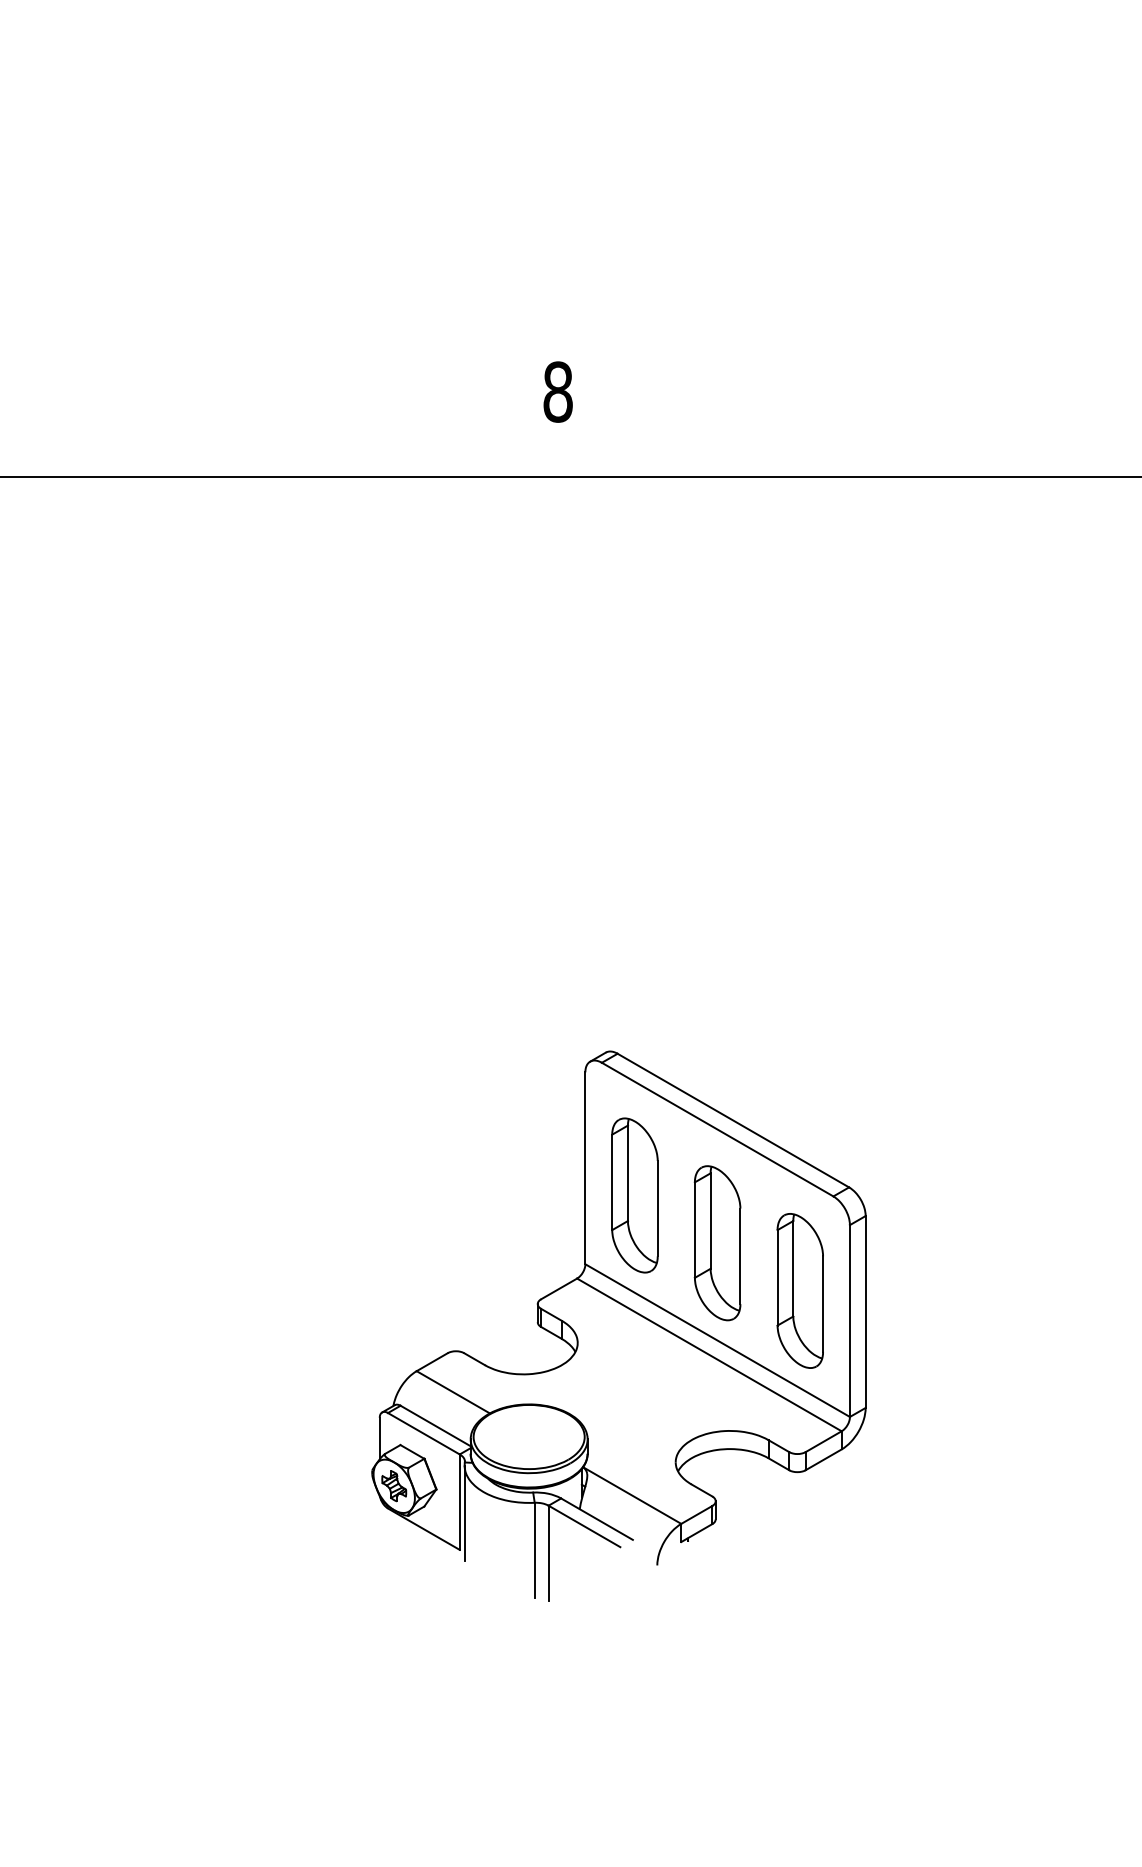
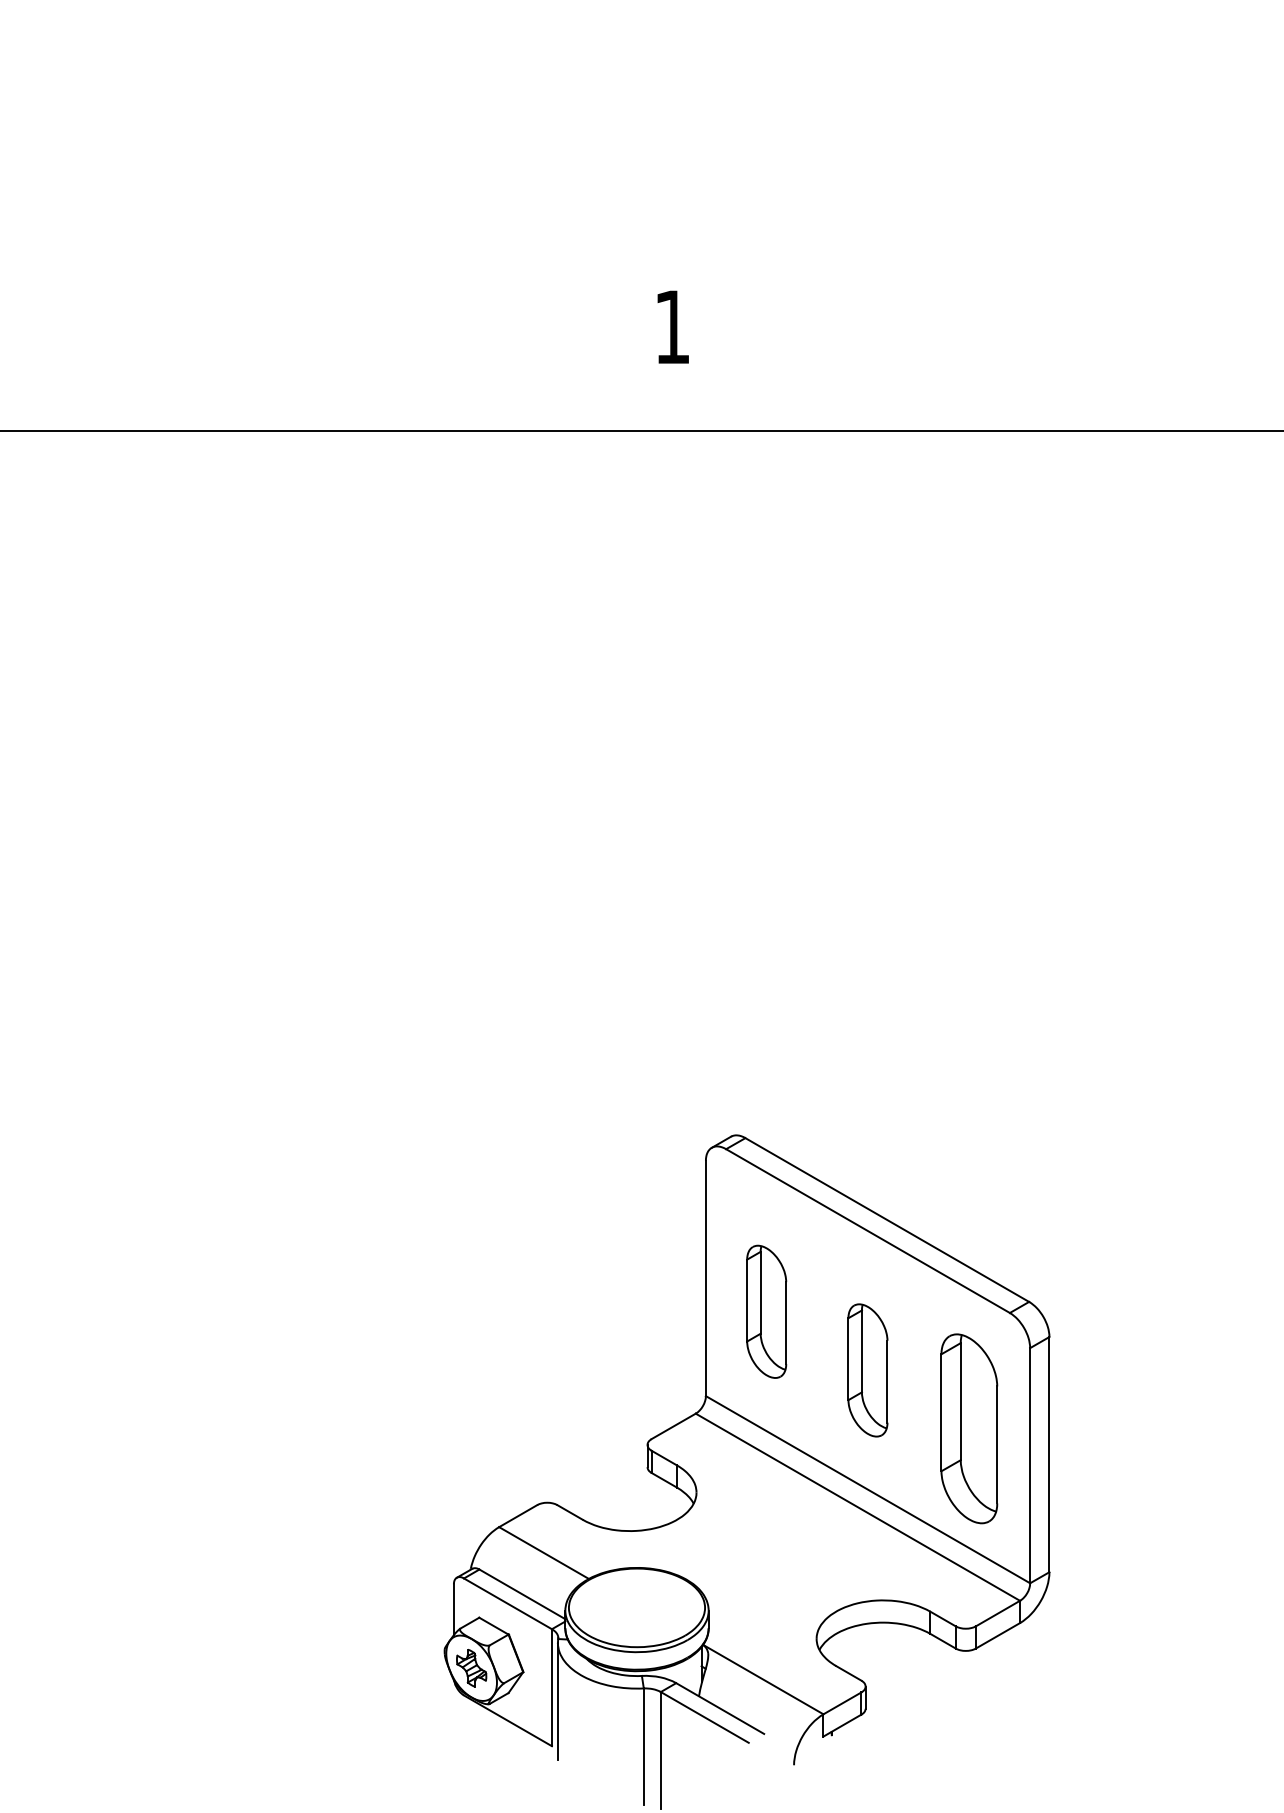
text: (557, 391) -> (671, 326), 8 -> 1
part: (634, 1195) -> (766, 1311), size x0.7
part: (717, 1243) -> (867, 1370), size x0.7

